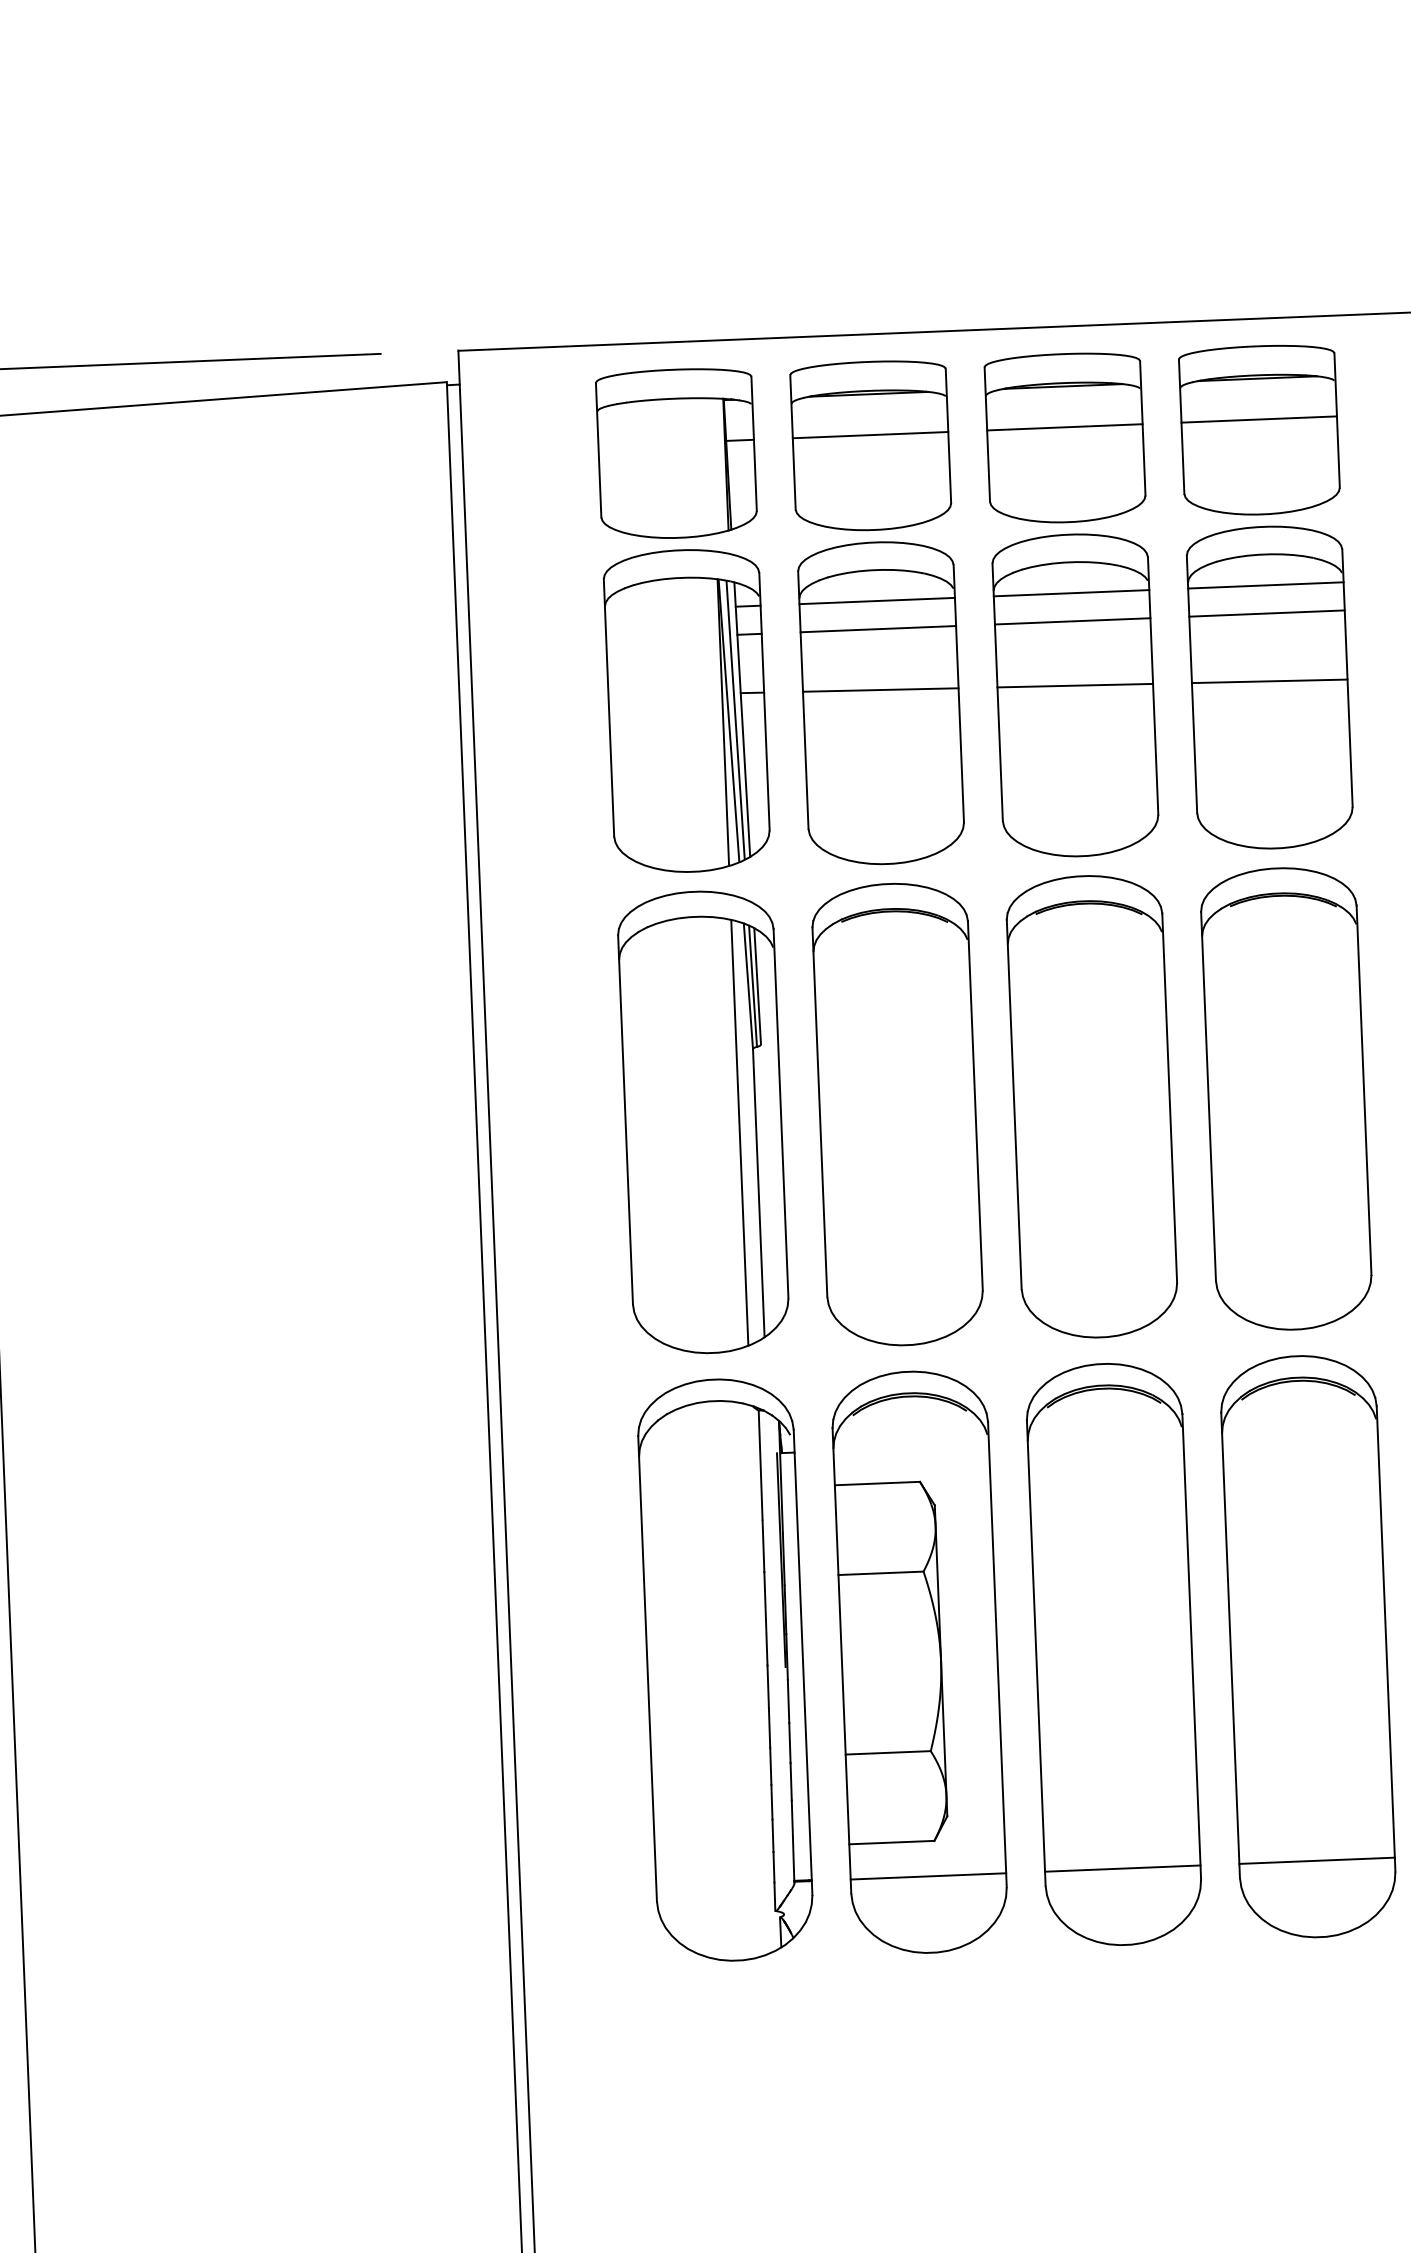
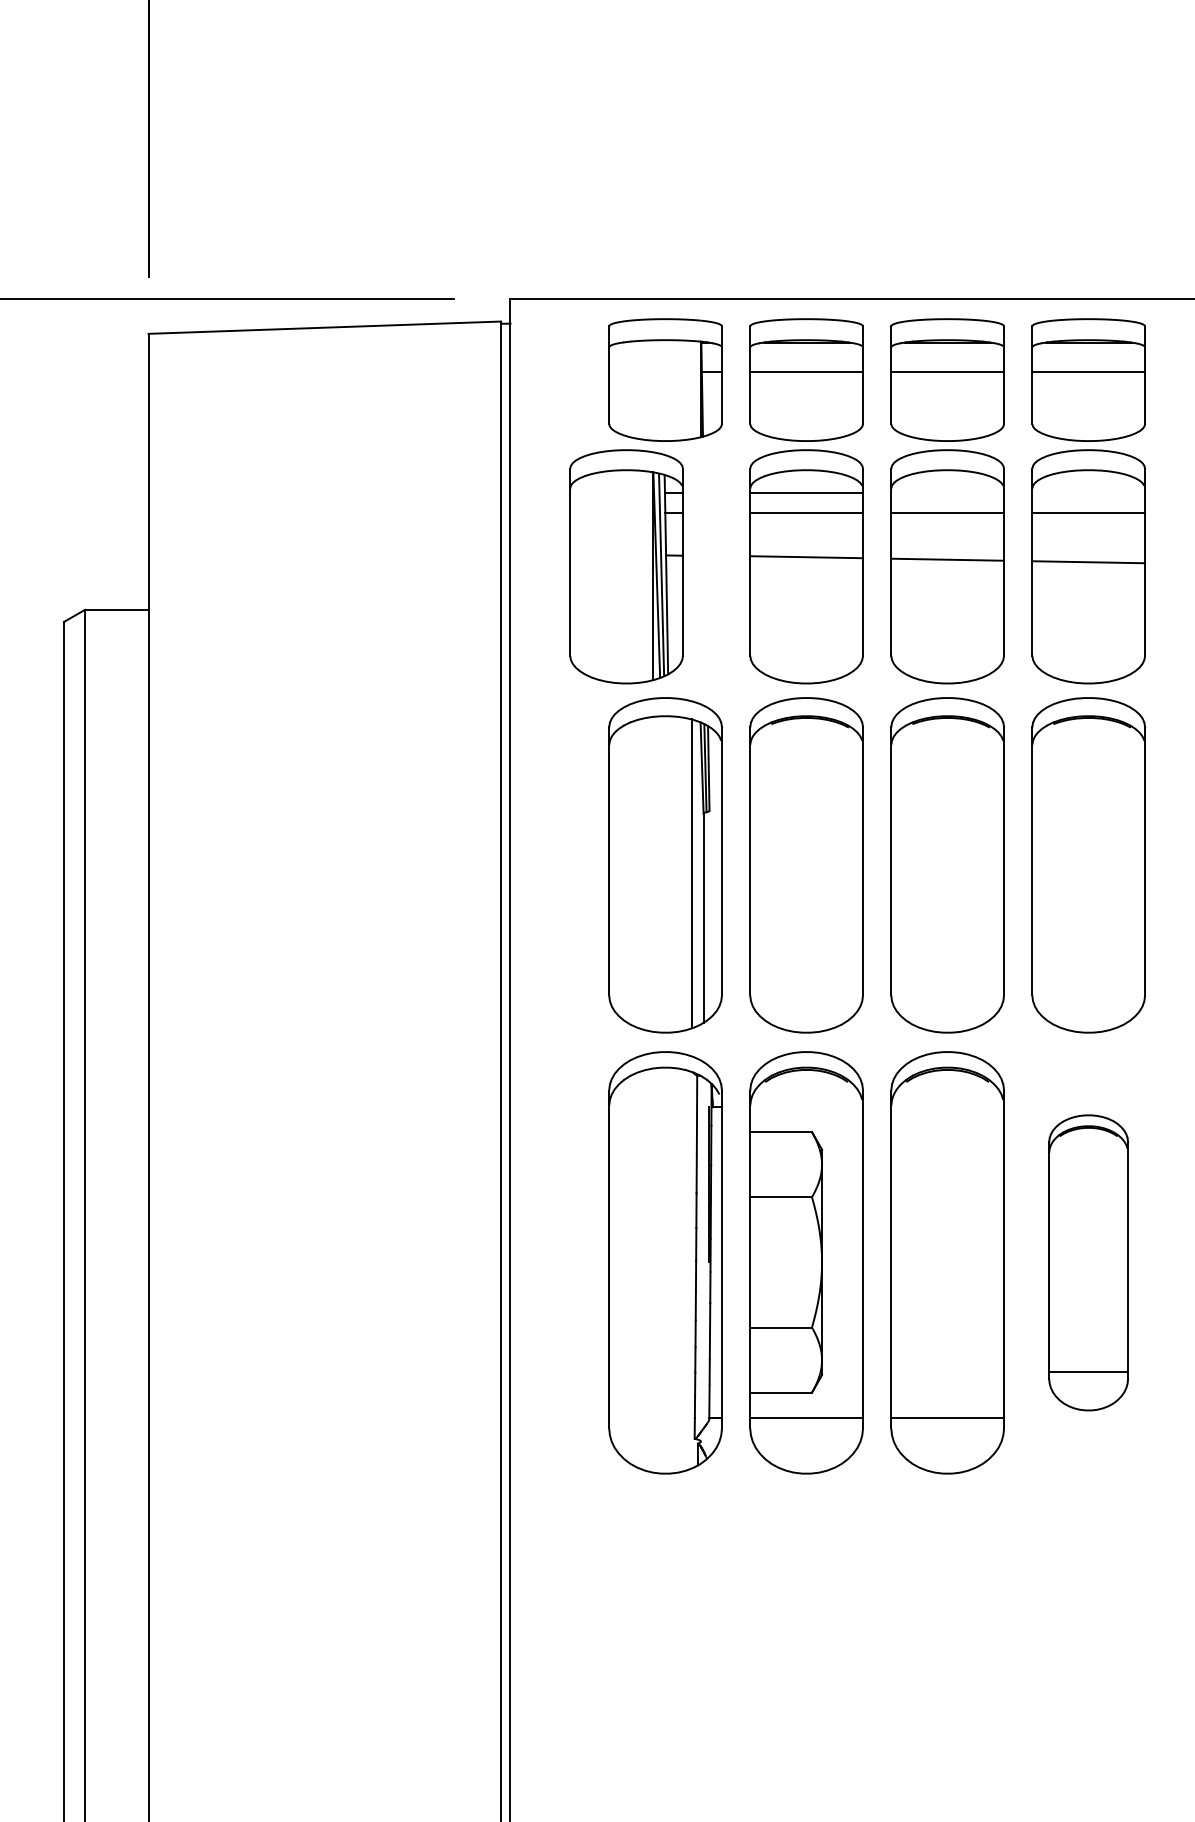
line: (1265, 585) -> (1088, 492), removed
line: (1071, 593) -> (947, 492), removed
part: (686, 710) -> (626, 566), moved
part: (1308, 1646) -> (1088, 1262), size x0.7

